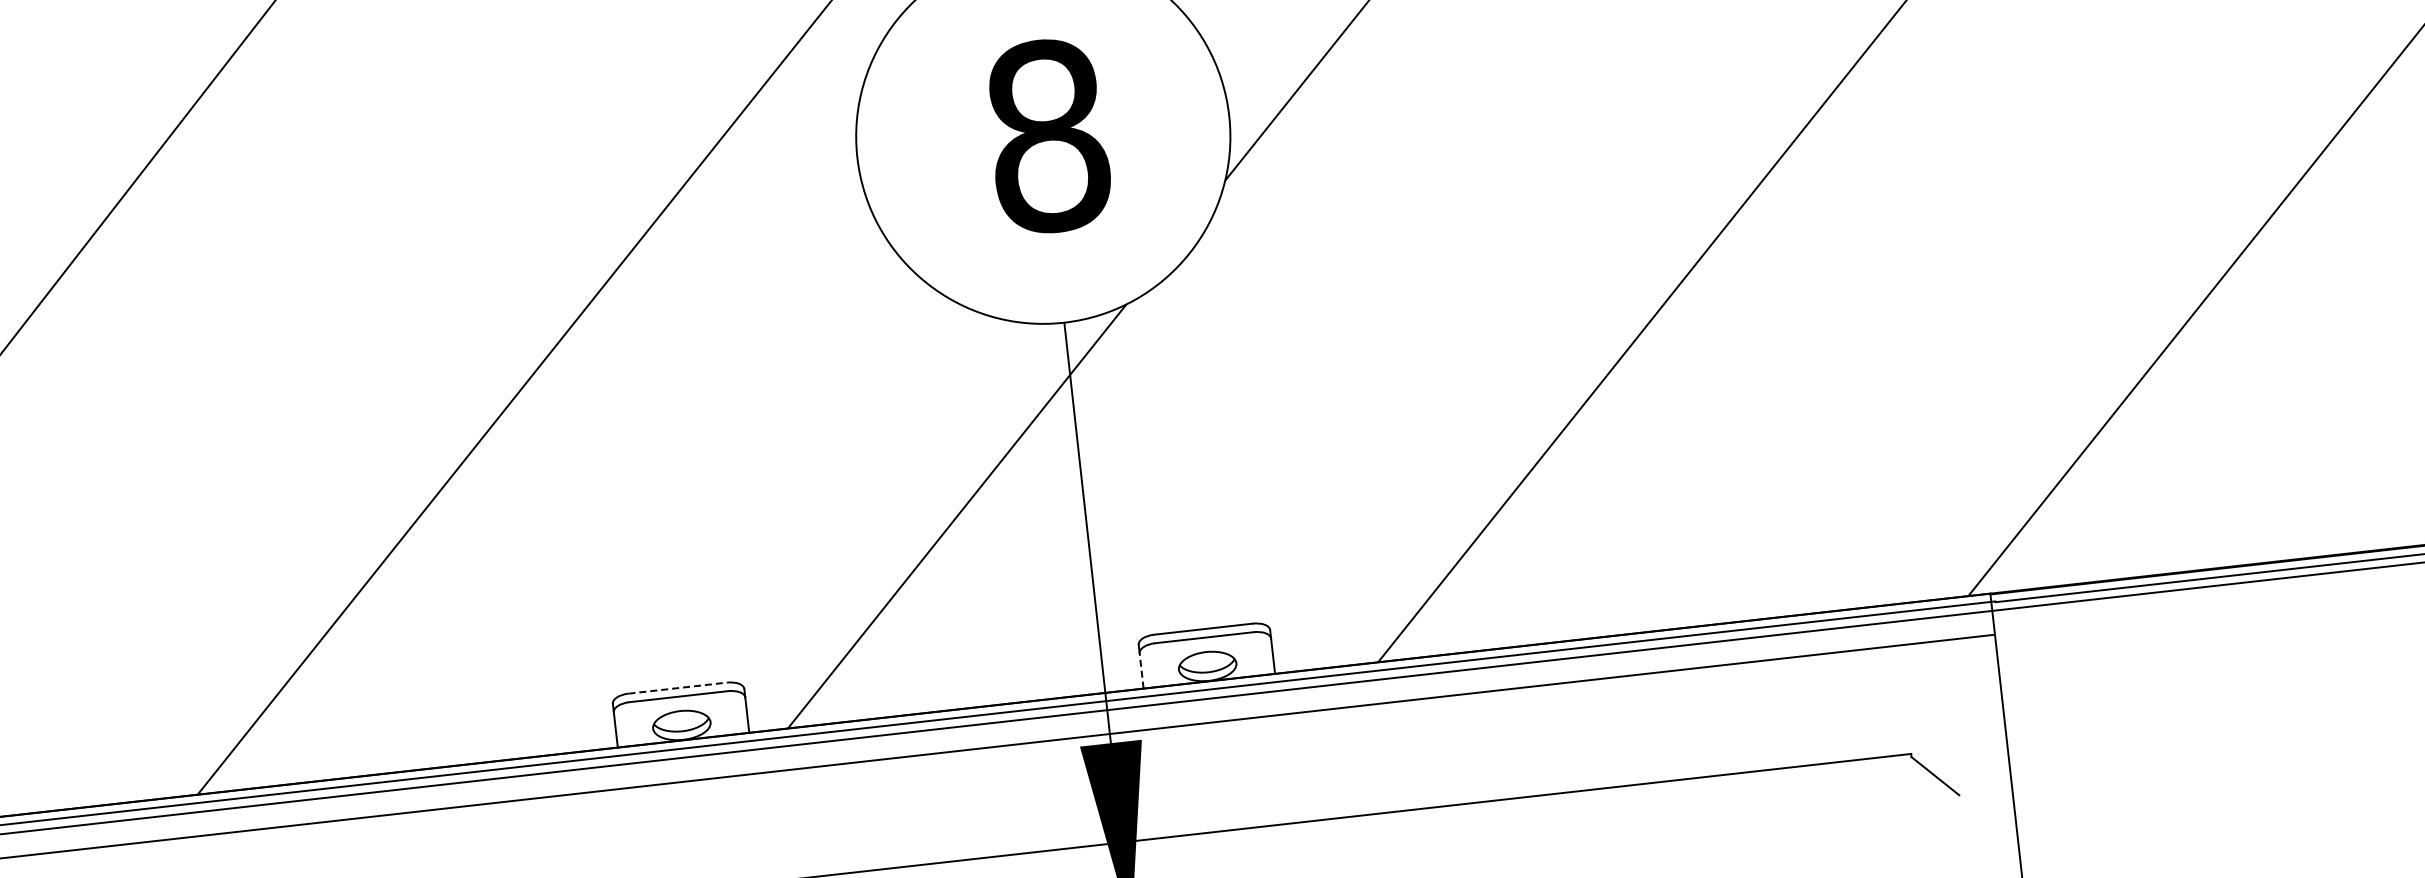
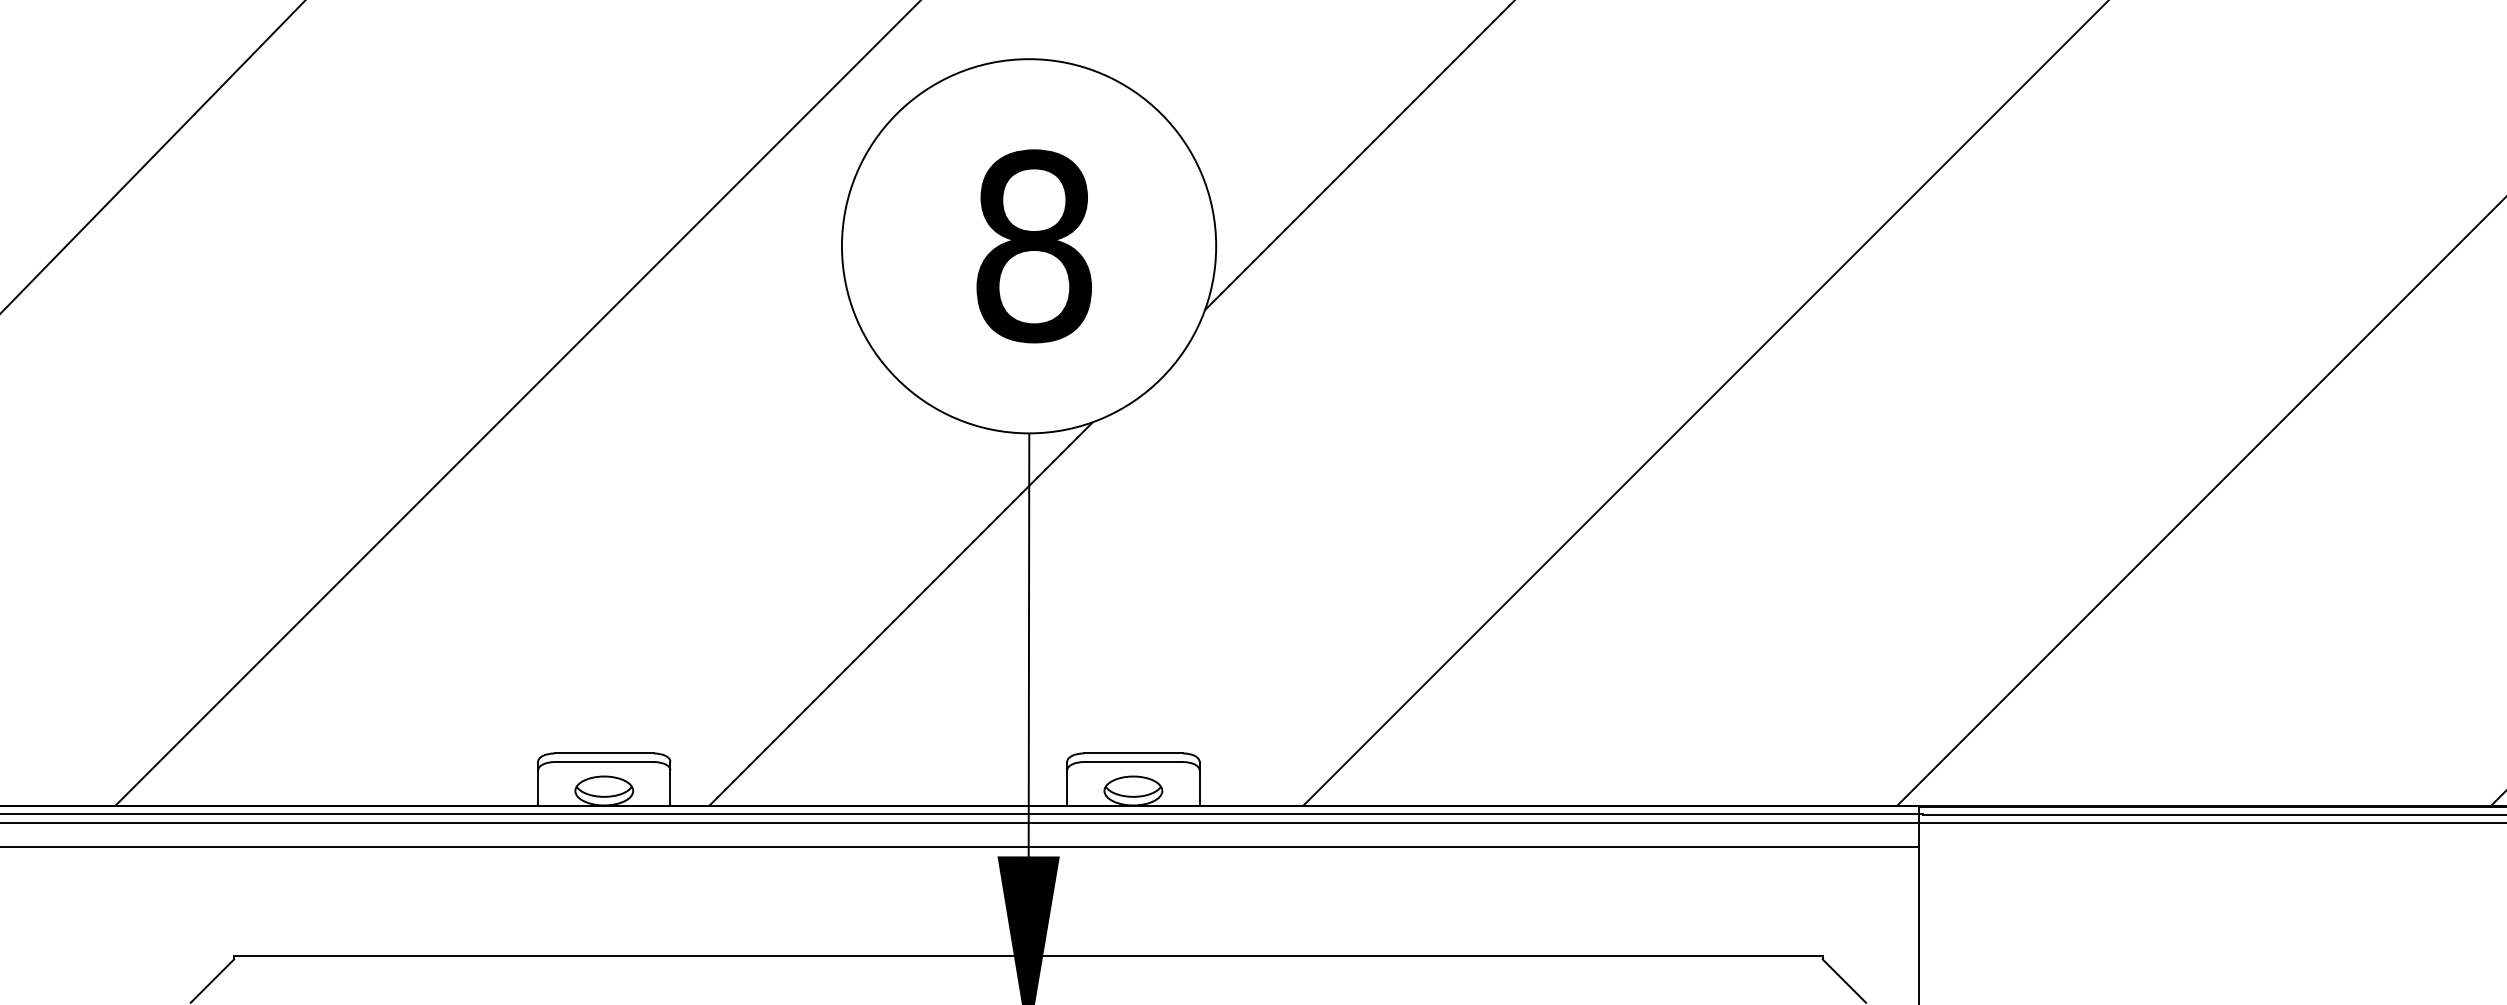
line: (1141, 671) -> (1067, 788), dashed -> solid
line: (677, 688) -> (604, 753), dashed -> solid

